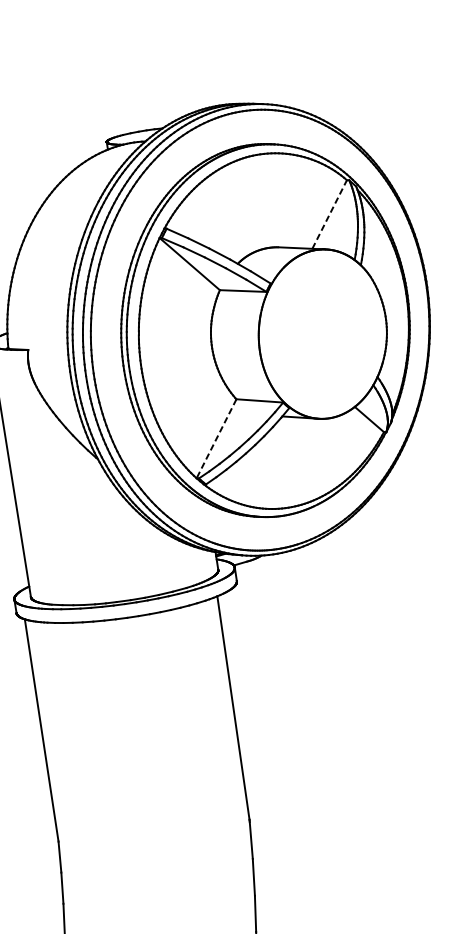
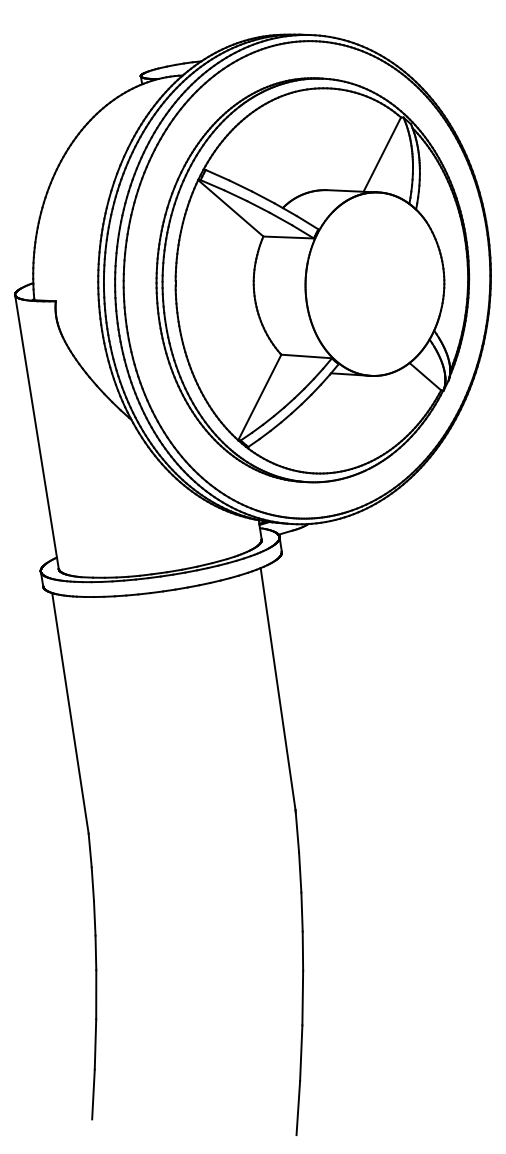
line: (329, 214) -> (382, 154), dashed -> solid
line: (216, 438) -> (259, 397), dashed -> solid

